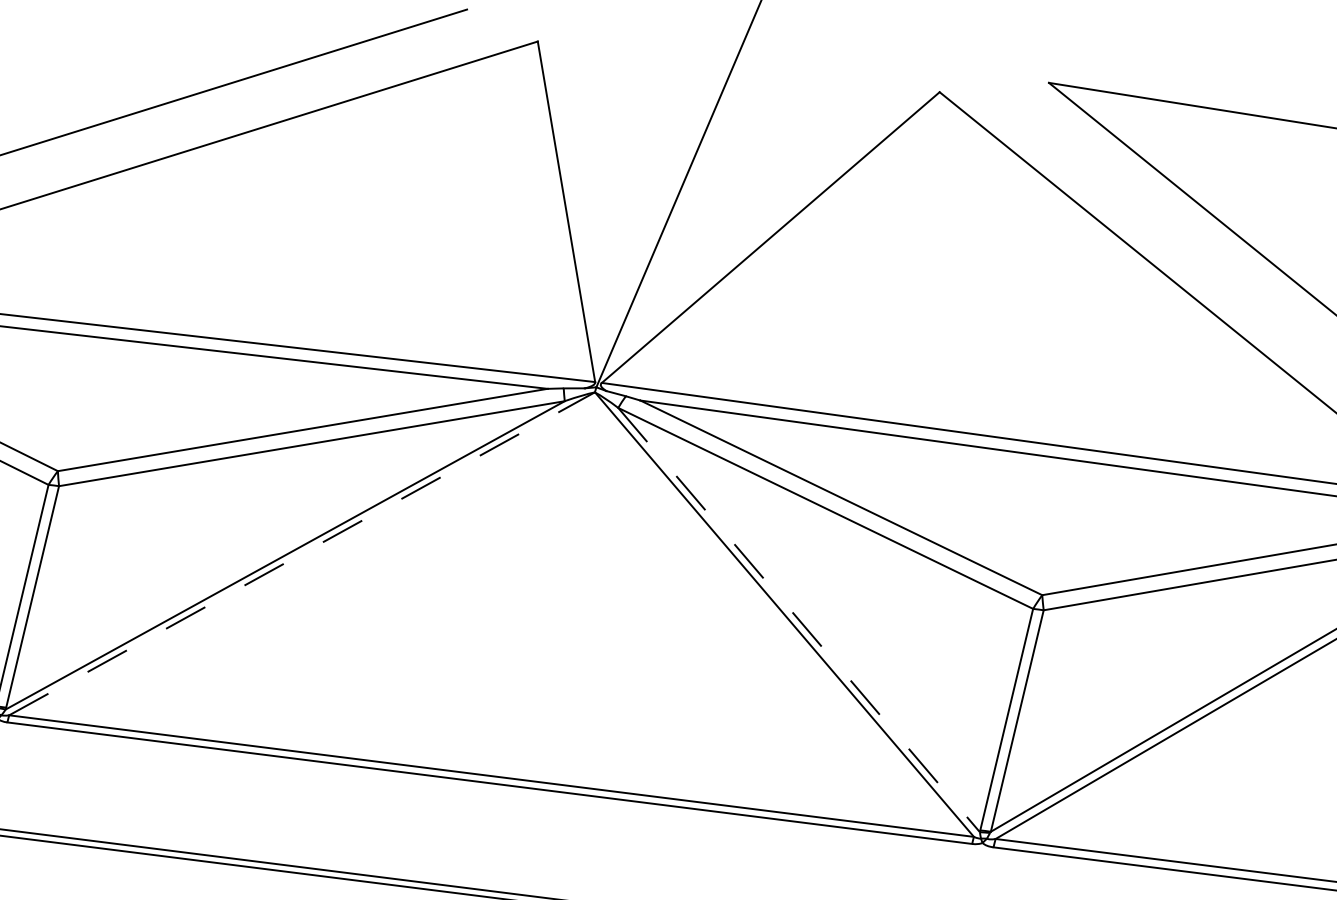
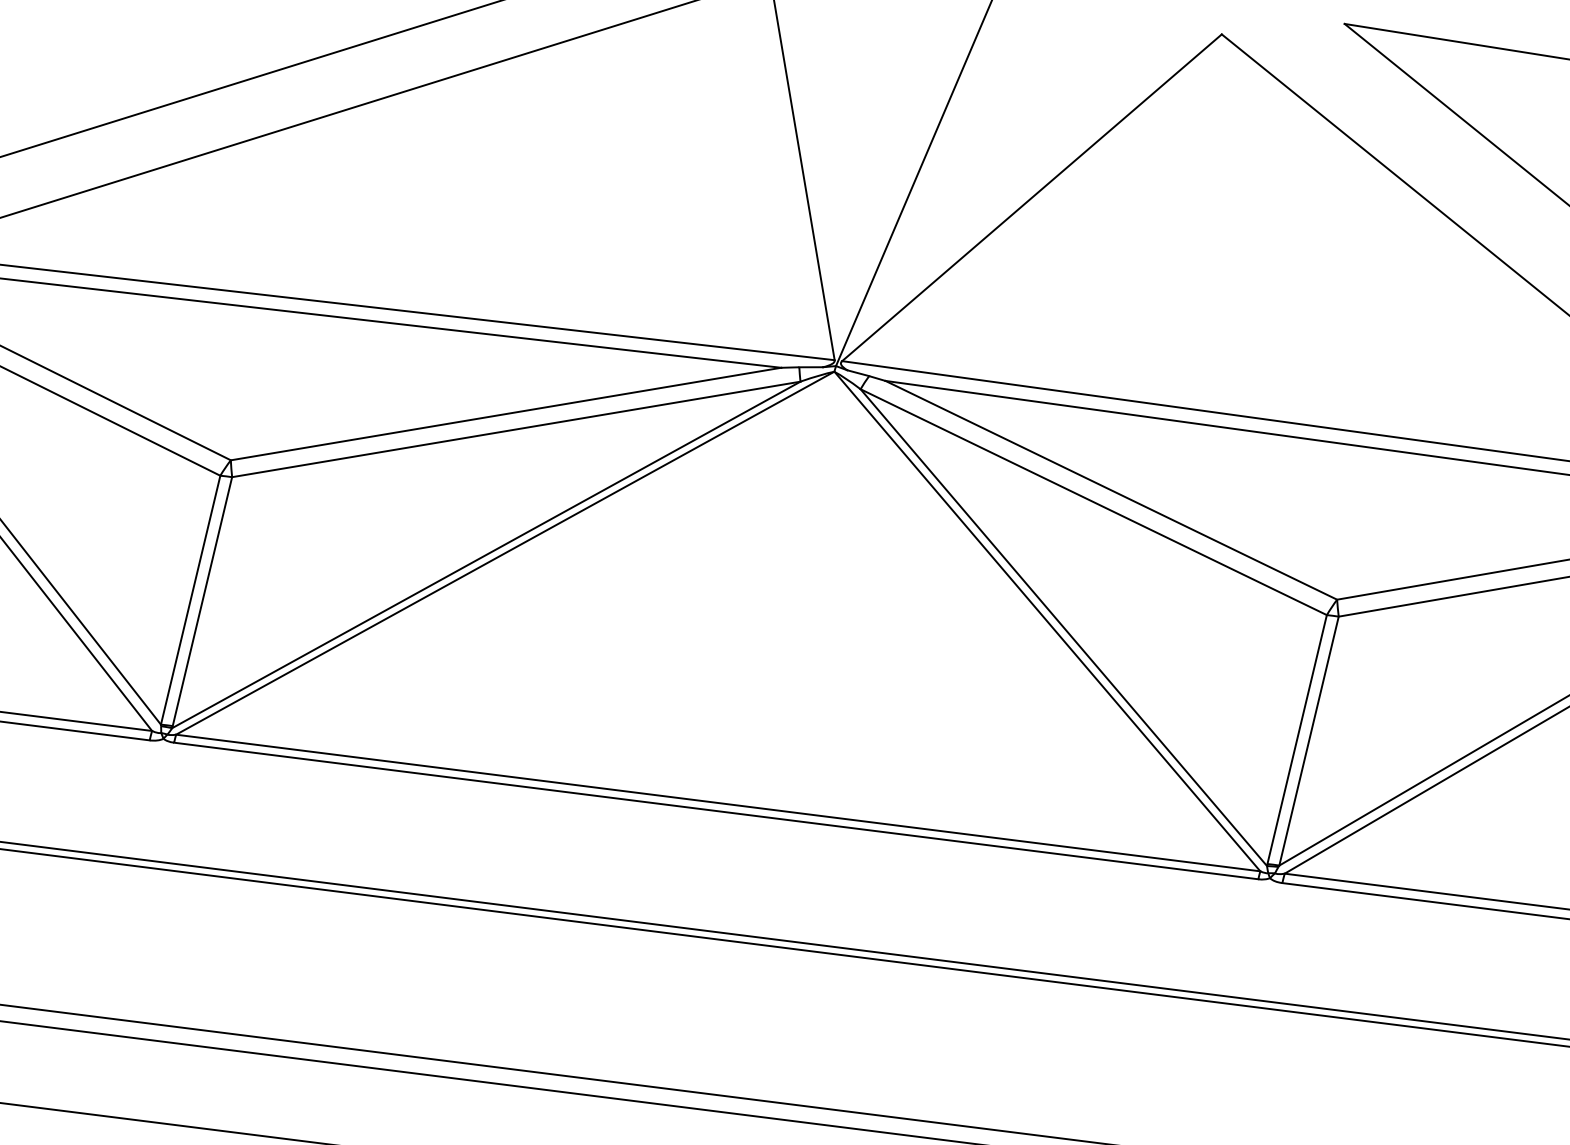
line: (302, 554) -> (505, 553), dashed -> solid
line: (799, 620) -> (1064, 628), dashed -> solid

